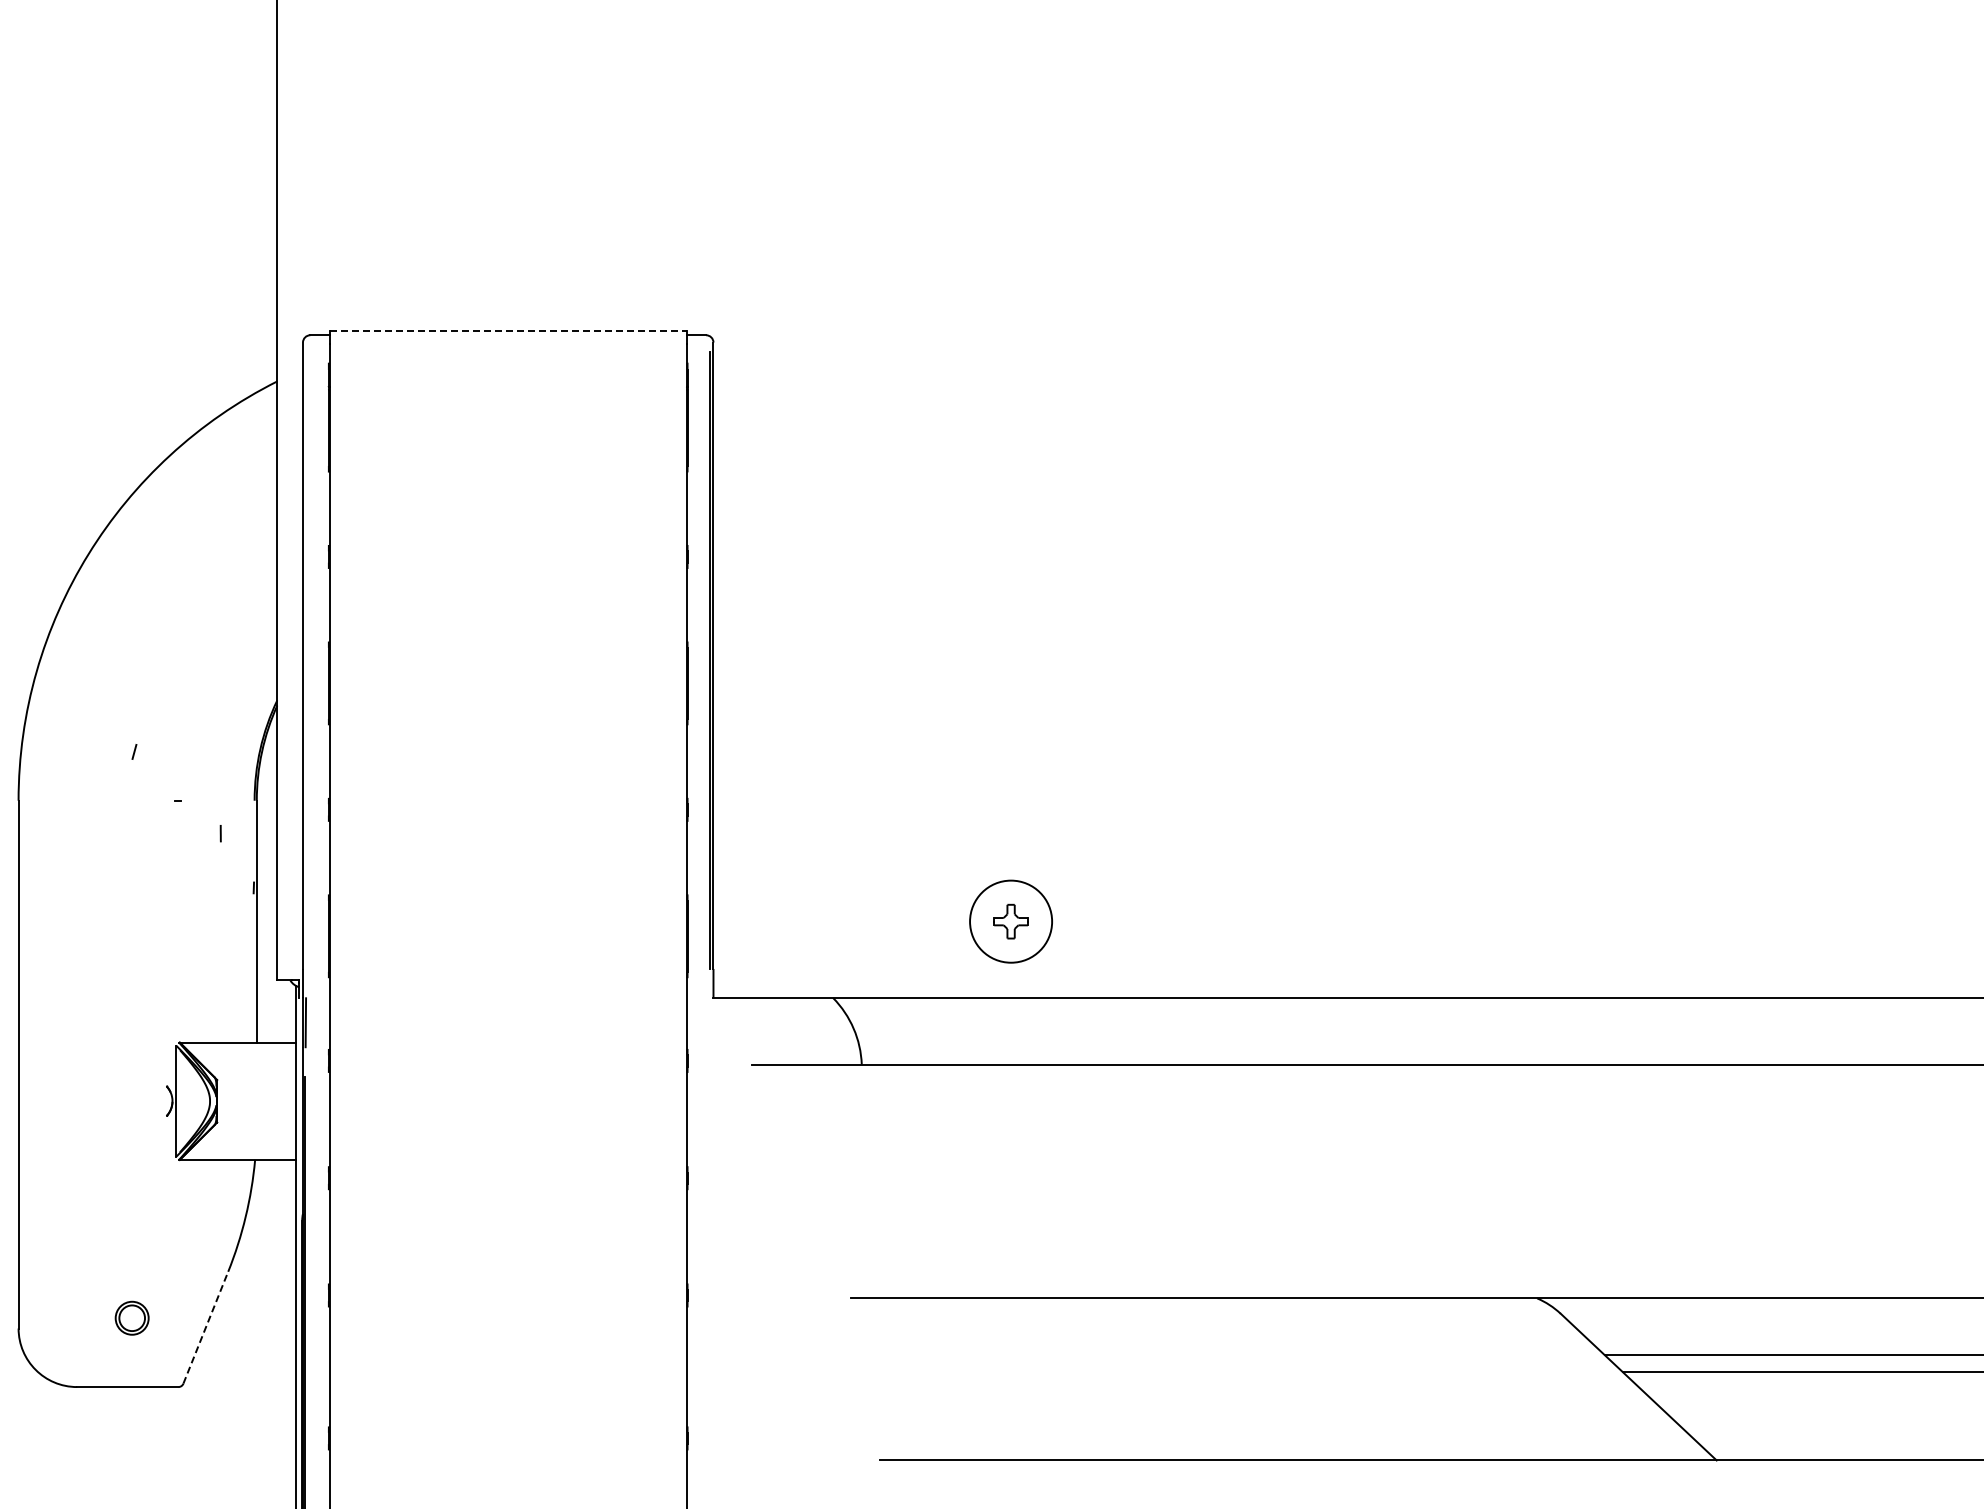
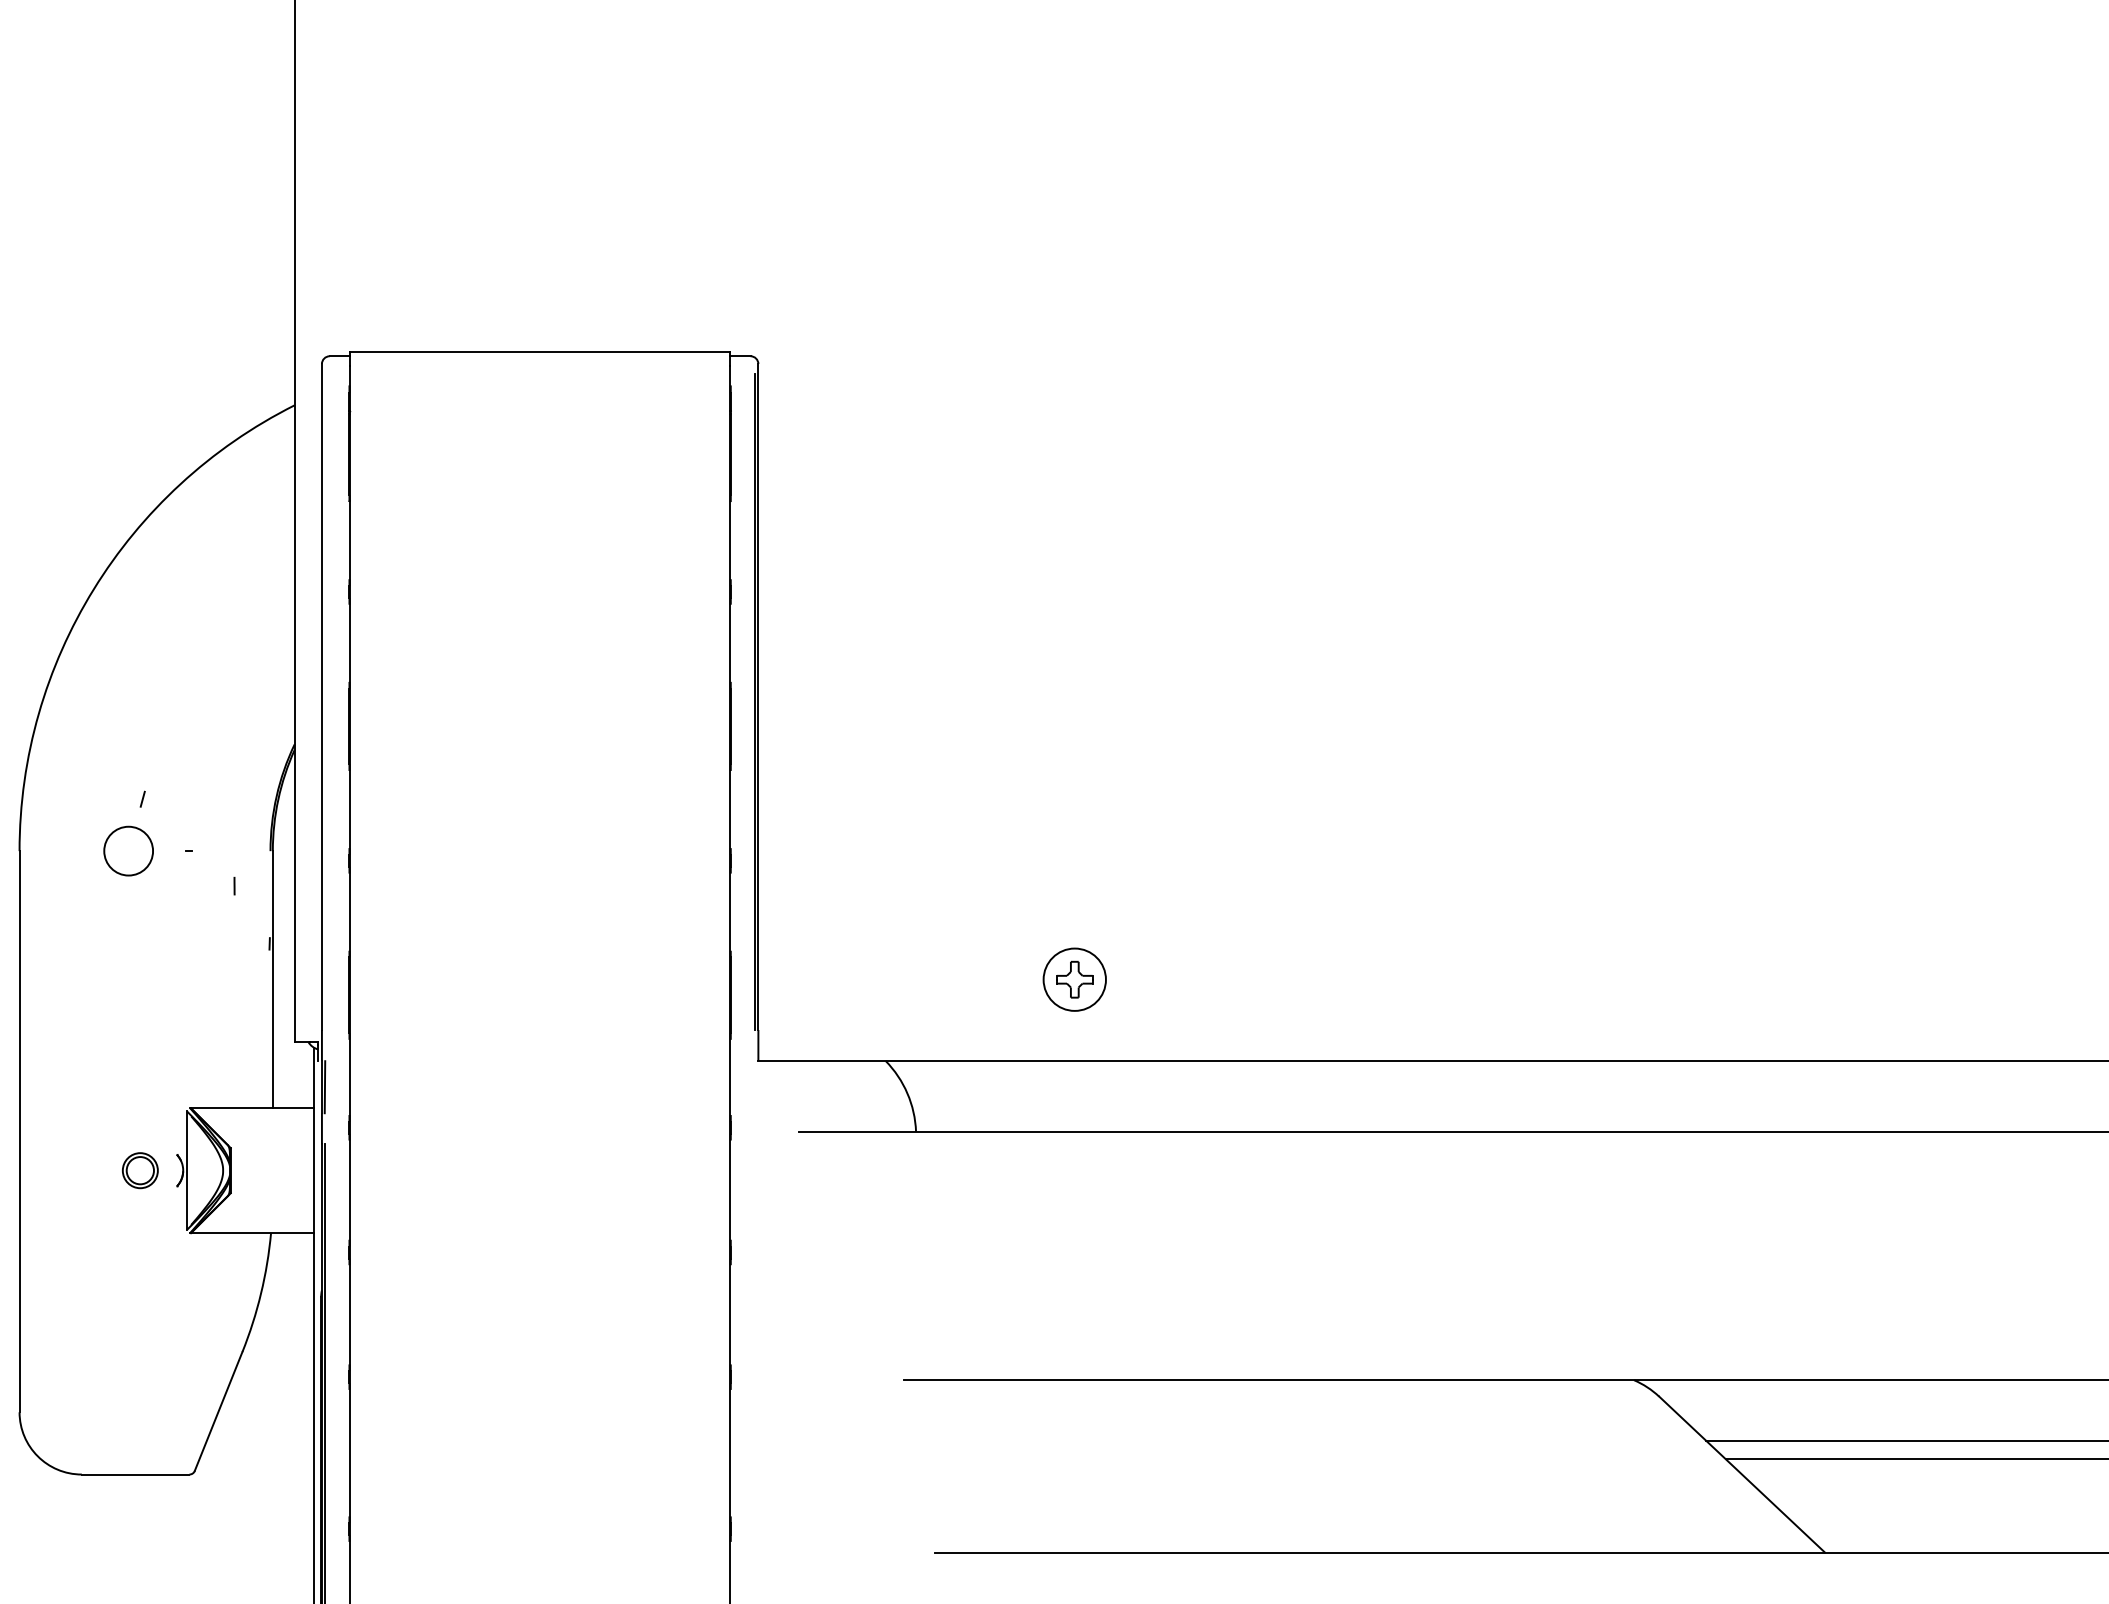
line: (508, 330) -> (540, 351), dashed -> solid
circle: (120, 800) -> (127, 850), added
circle: (1010, 921) -> (1074, 979), size x0.71
part: (131, 1317) -> (139, 1169), moved
line: (206, 1327) -> (219, 1411), dashed -> solid

